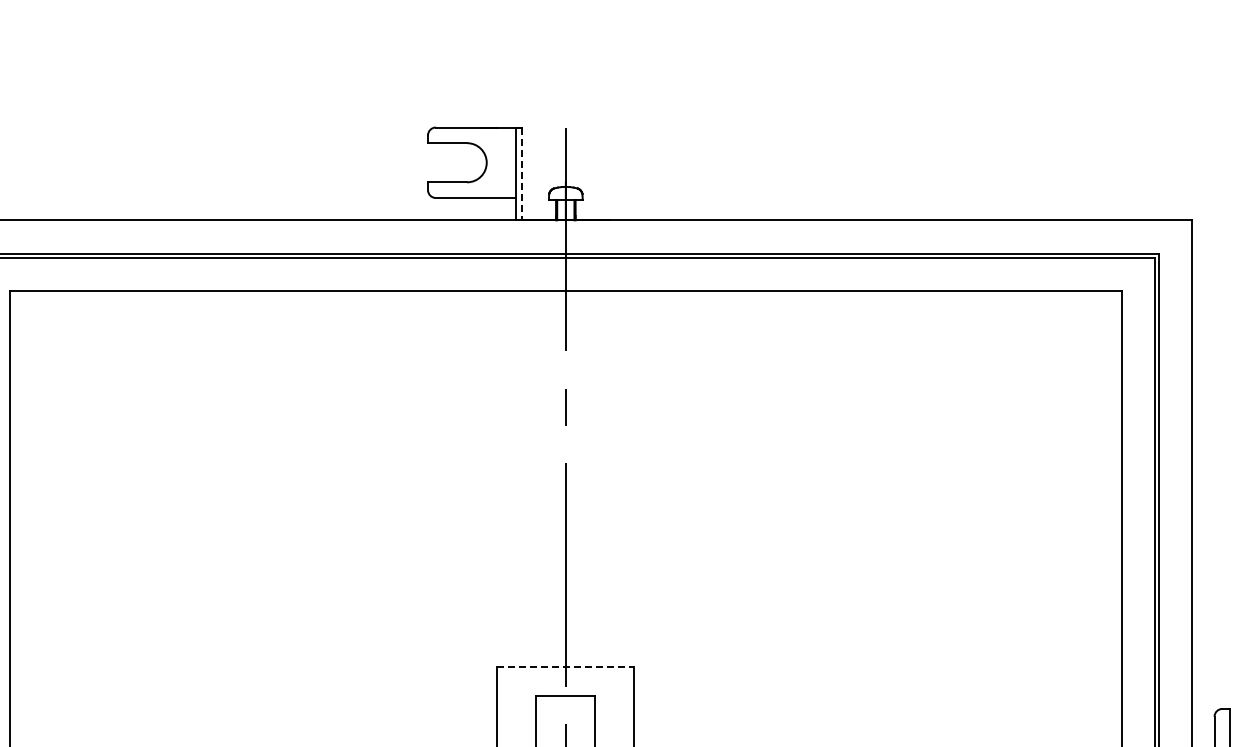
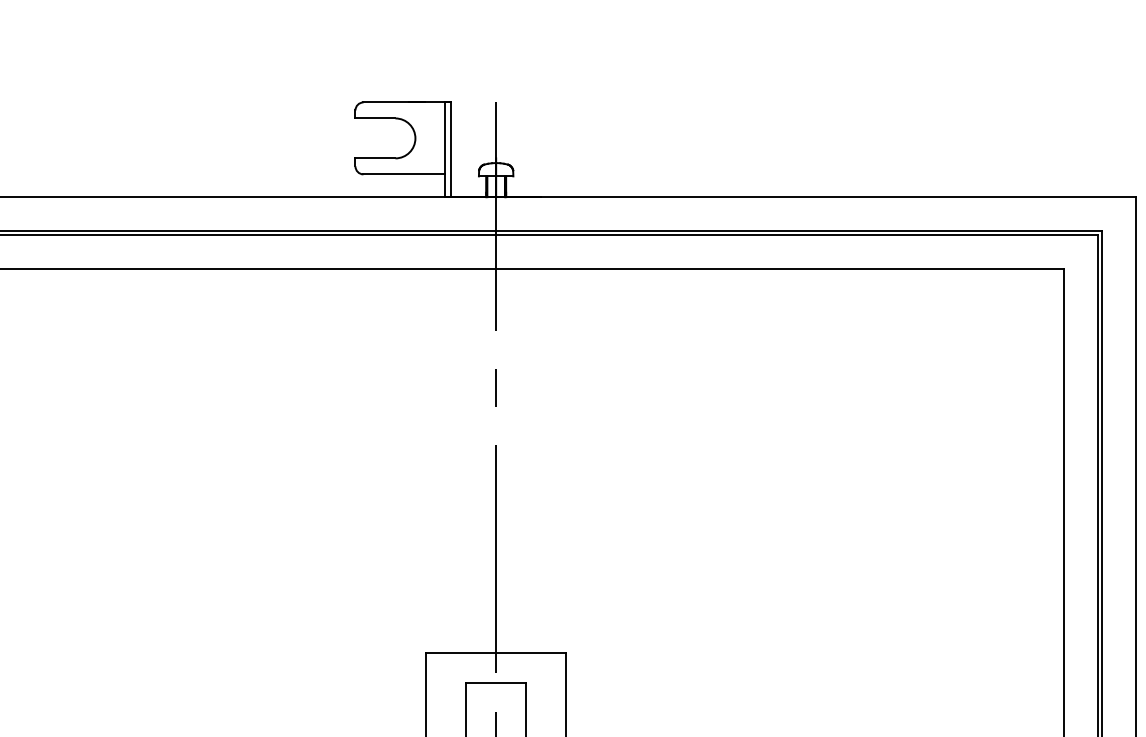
line: (521, 174) -> (450, 150), dashed -> solid
line: (565, 666) -> (495, 652), dashed -> solid

